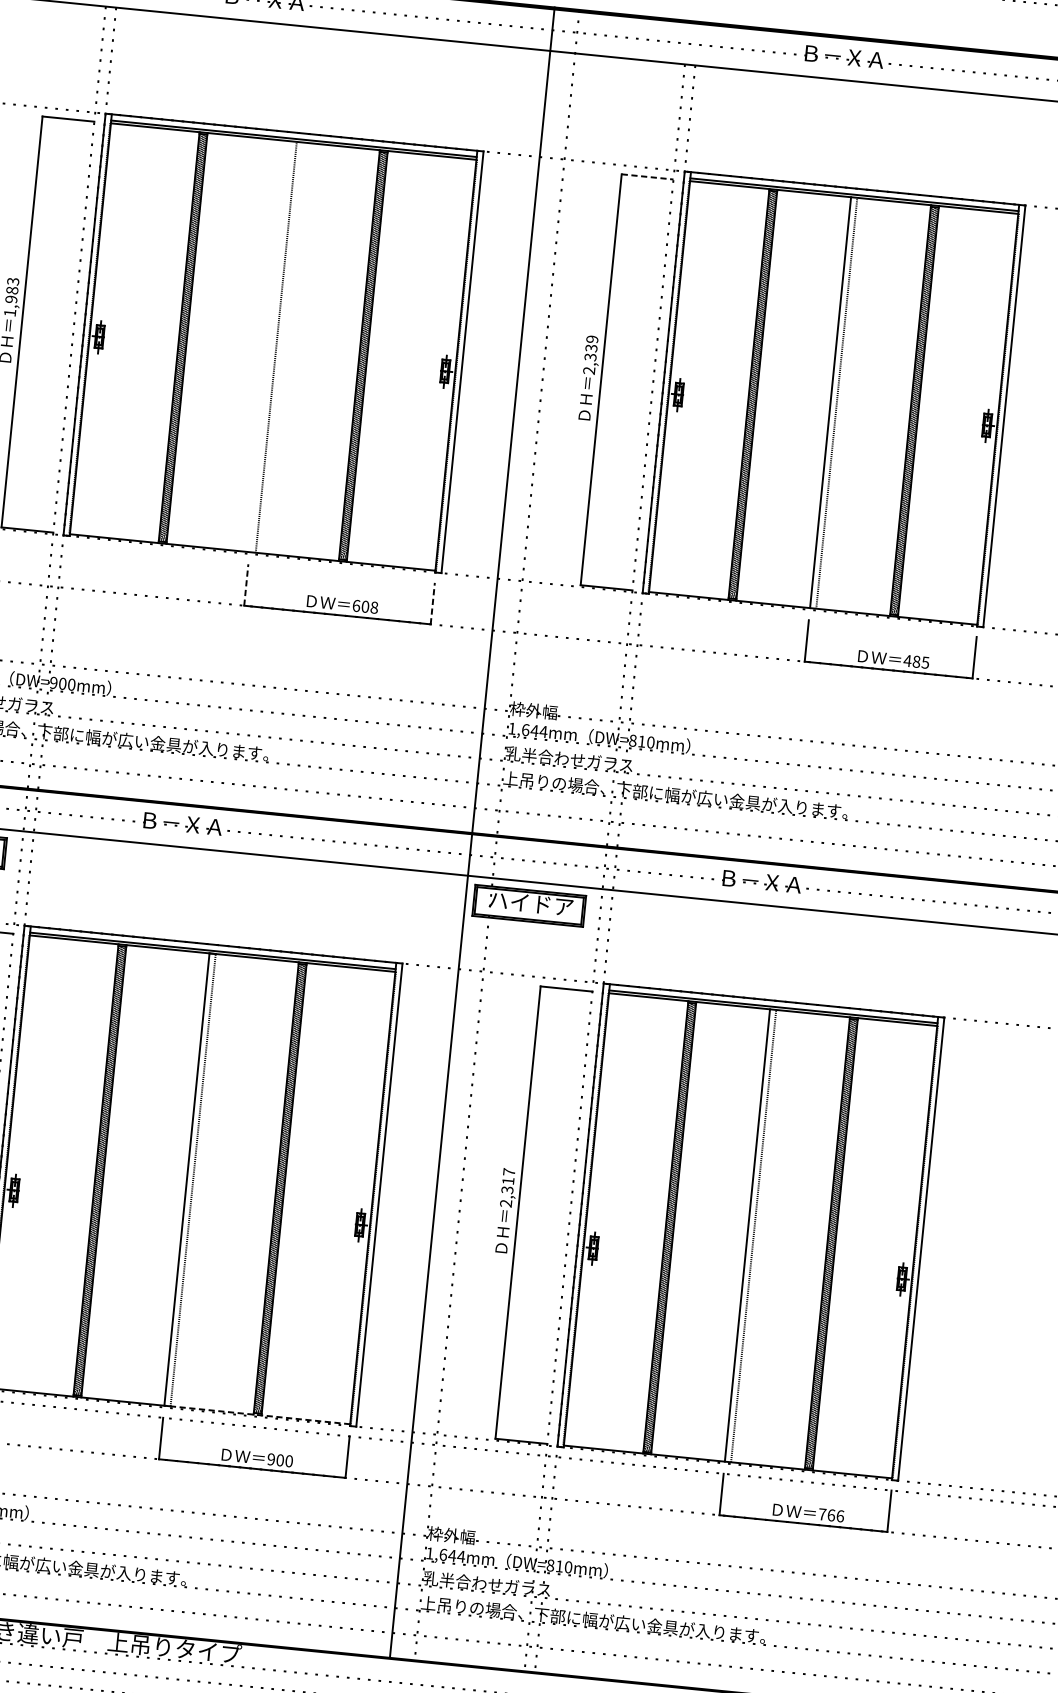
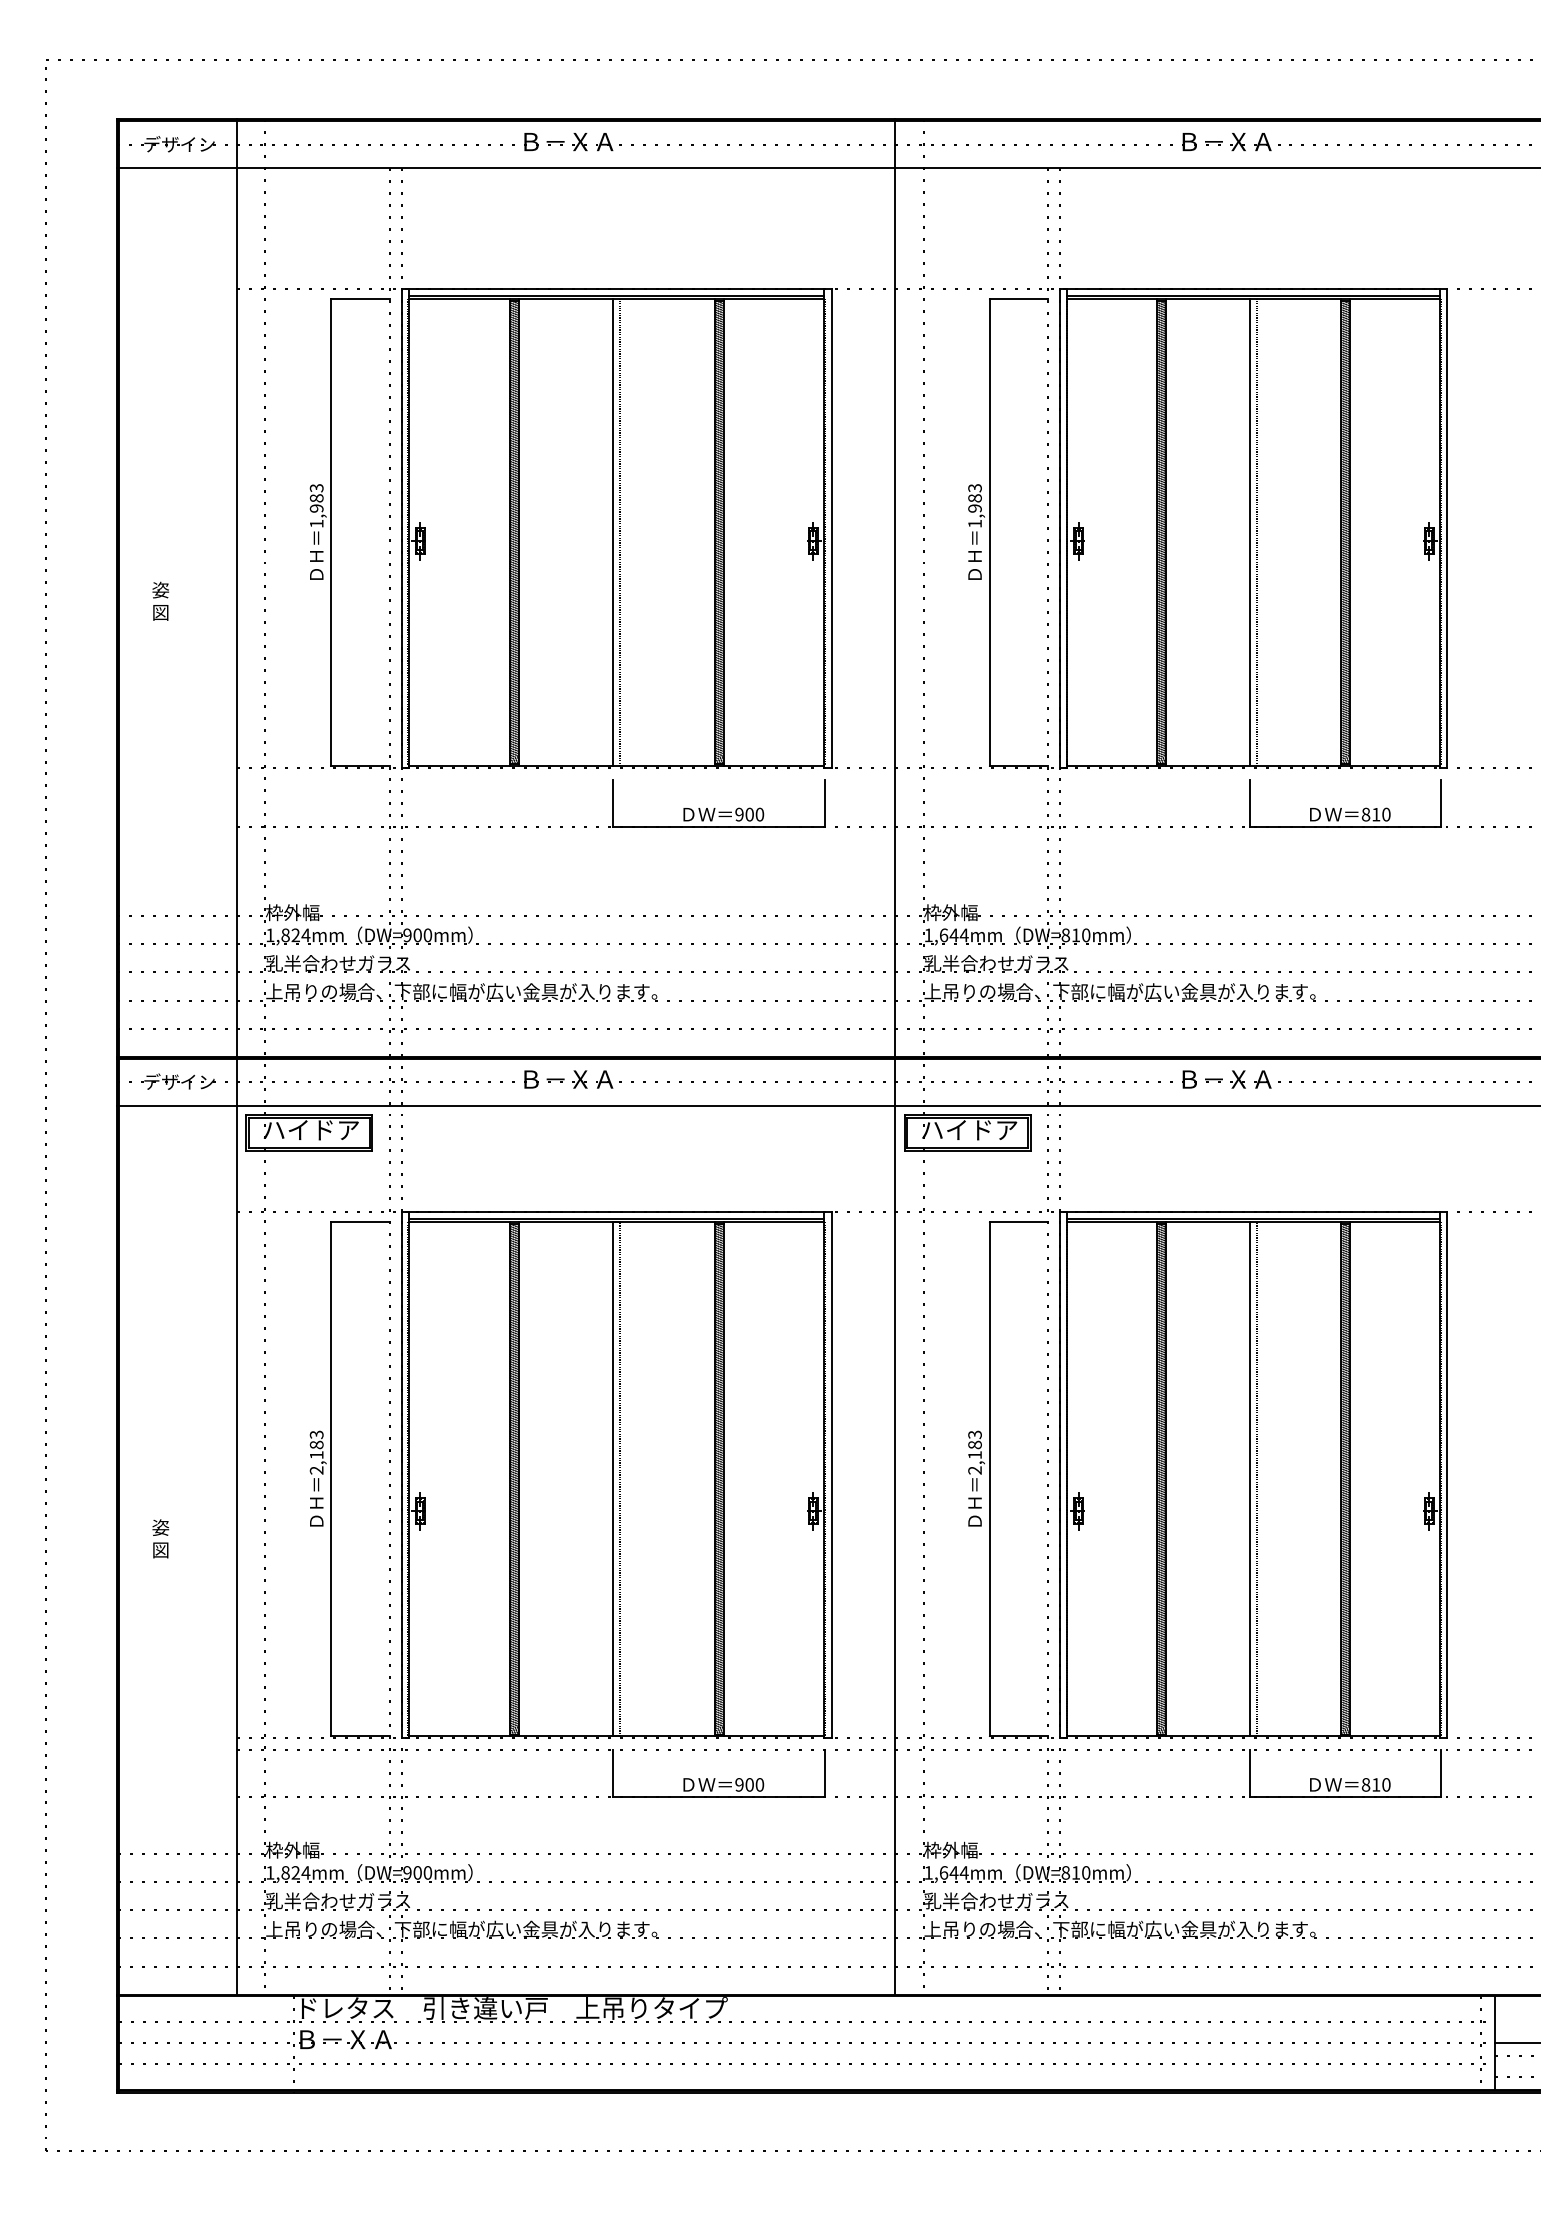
line: (648, 177) -> (1019, 299), dashed -> solid
line: (270, 346) -> (613, 532), added
text: (590, 355) -> (974, 506), 2,339 -> 1,983
line: (246, 585) -> (613, 803), dashed -> solid
line: (433, 603) -> (825, 803), dashed -> solid
text: (365, 606) -> (749, 814), 608 -> 900
text: (915, 661) -> (1375, 814), 485 -> 810
text: (507, 1180) -> (974, 1444), 2,317 -> 2,183
line: (257, 1415) -> (718, 1736), dashed -> solid
text: (830, 1514) -> (1375, 1784), 766 -> 810

